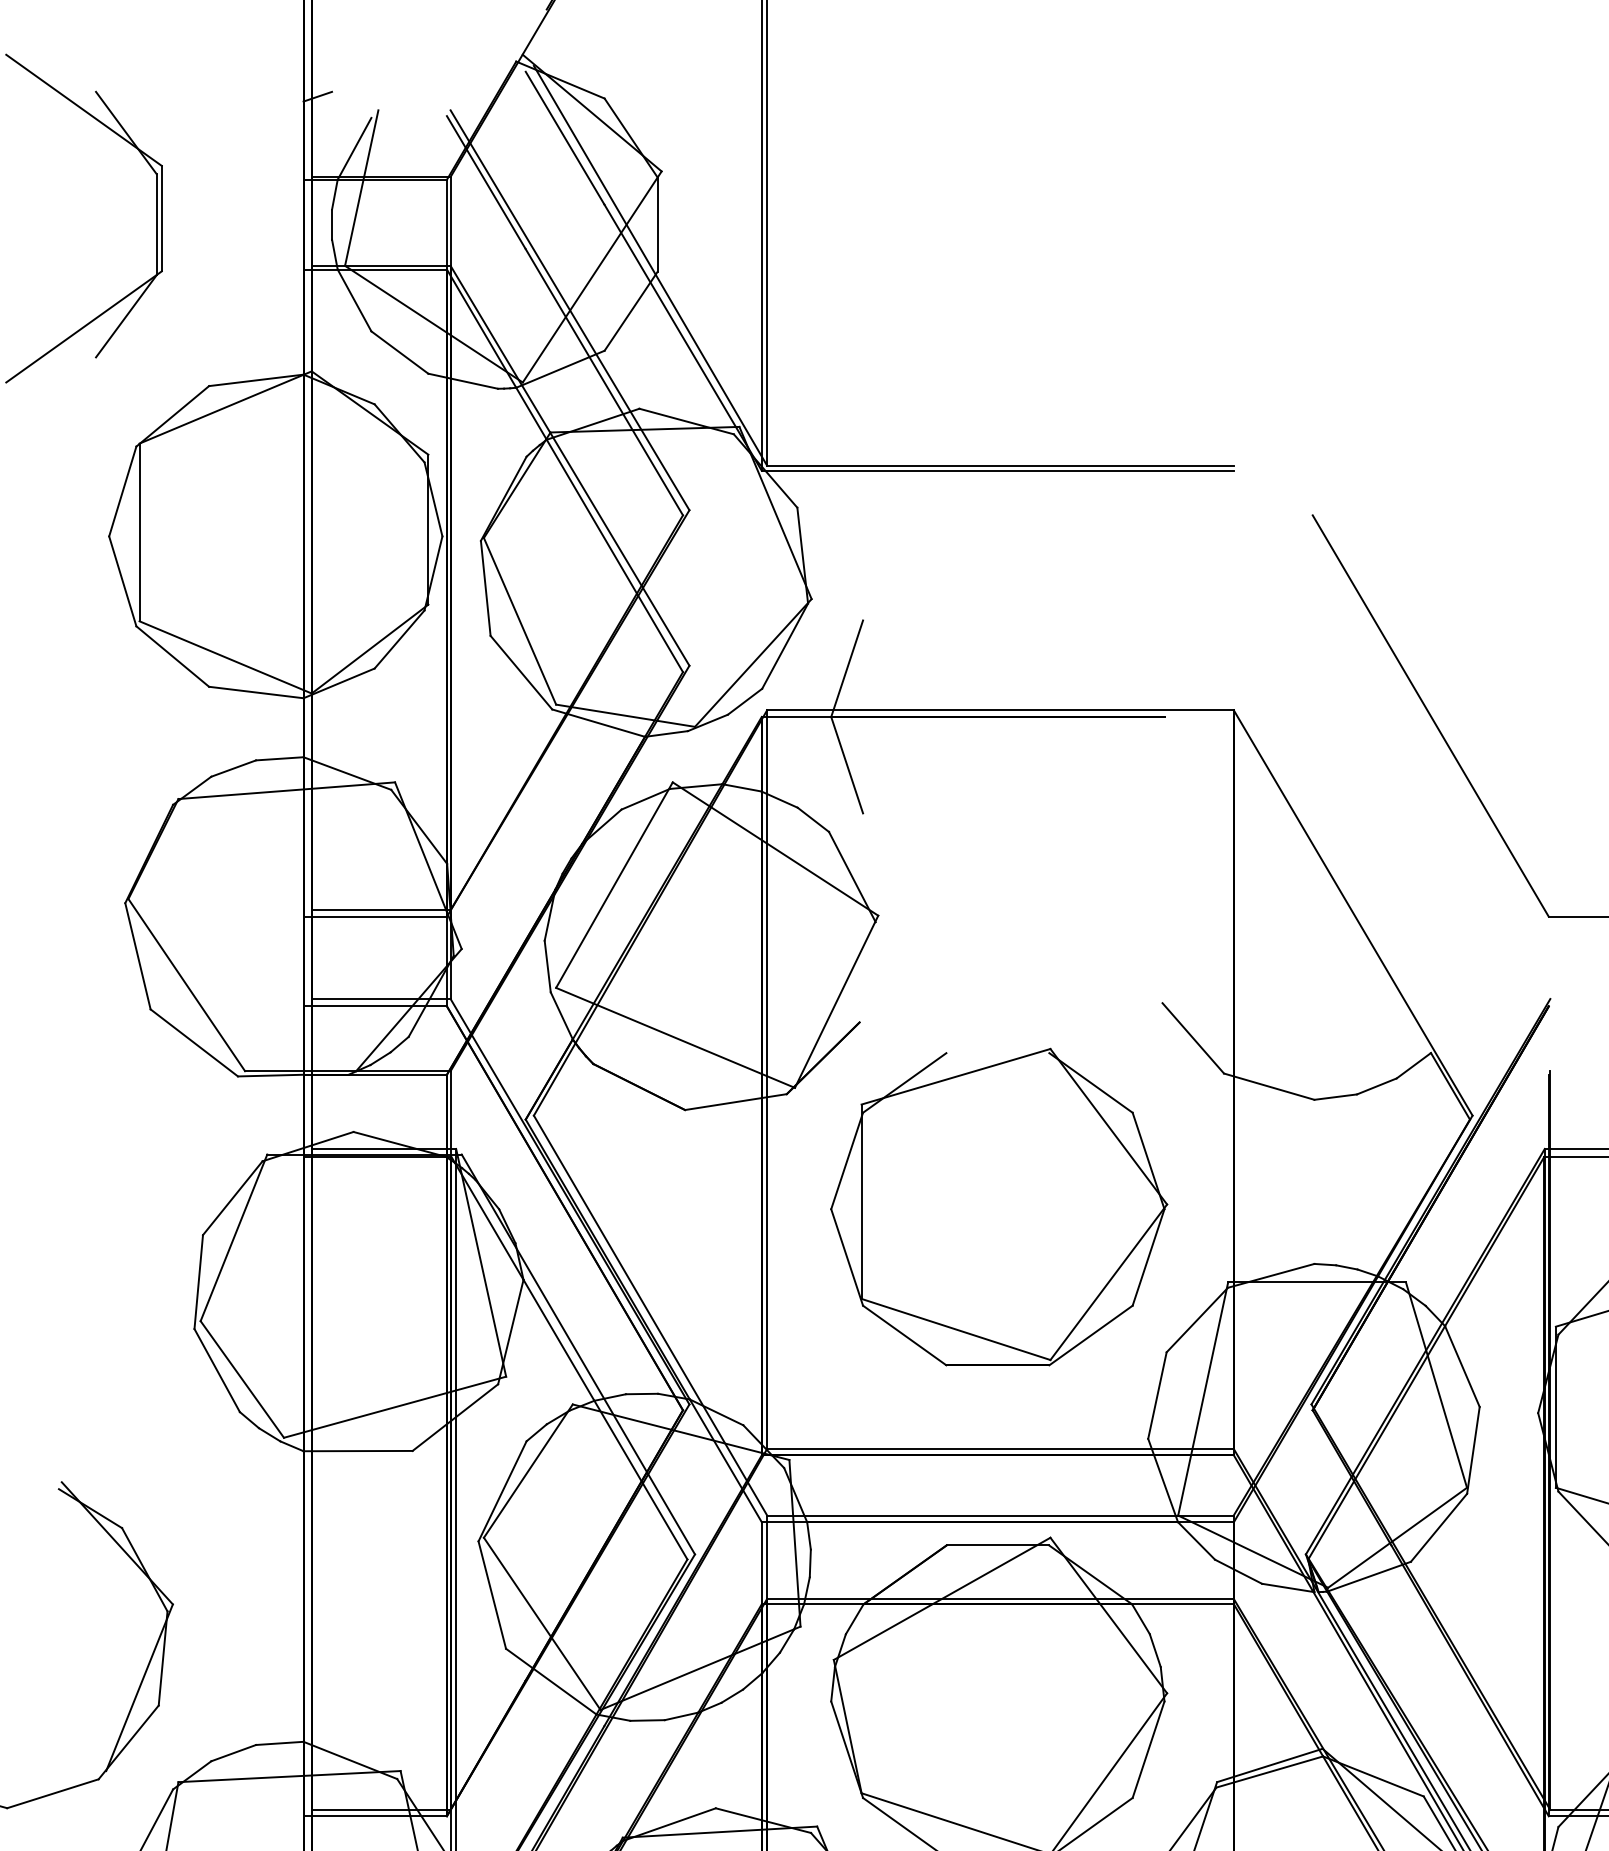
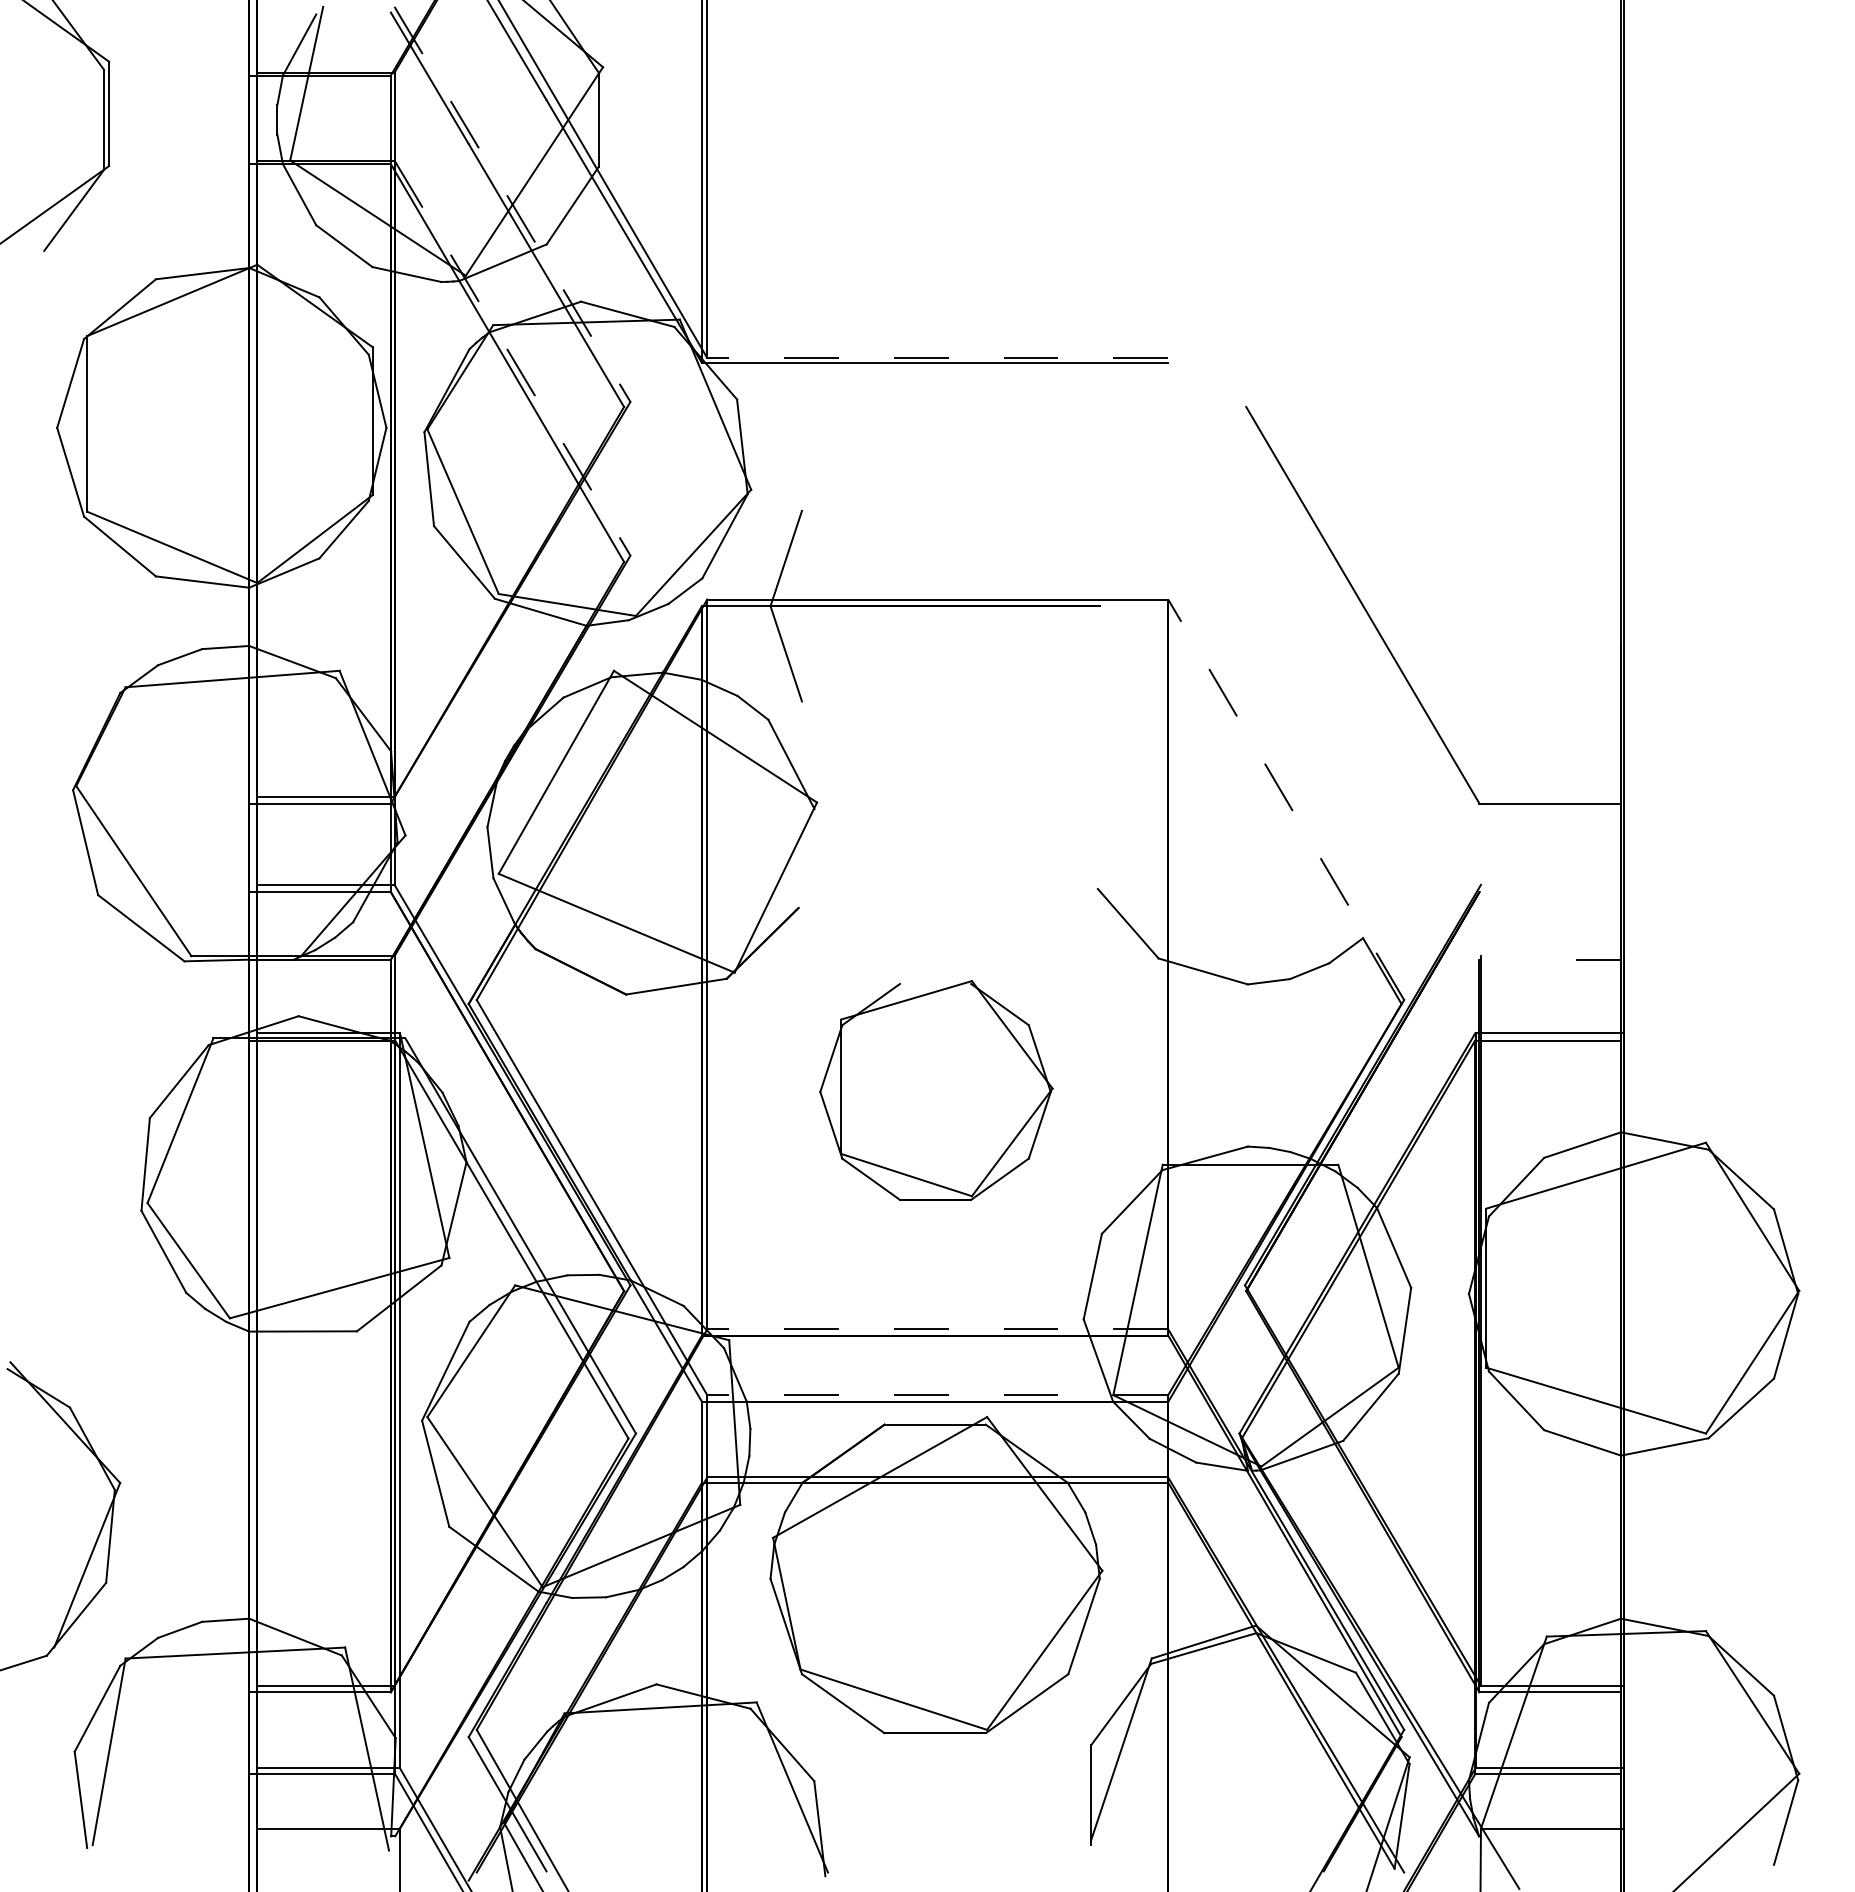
line: (570, 310) -> (512, 204), solid -> dashed
line: (570, 466) -> (512, 358), solid -> dashed
line: (1000, 466) -> (937, 358), solid -> dashed
line: (1352, 912) -> (1285, 799), solid -> dashed
part: (999, 1207) -> (936, 1090), size x0.7
line: (1000, 1449) -> (937, 1329), solid -> dashed
line: (1000, 1515) -> (937, 1395), solid -> dashed

